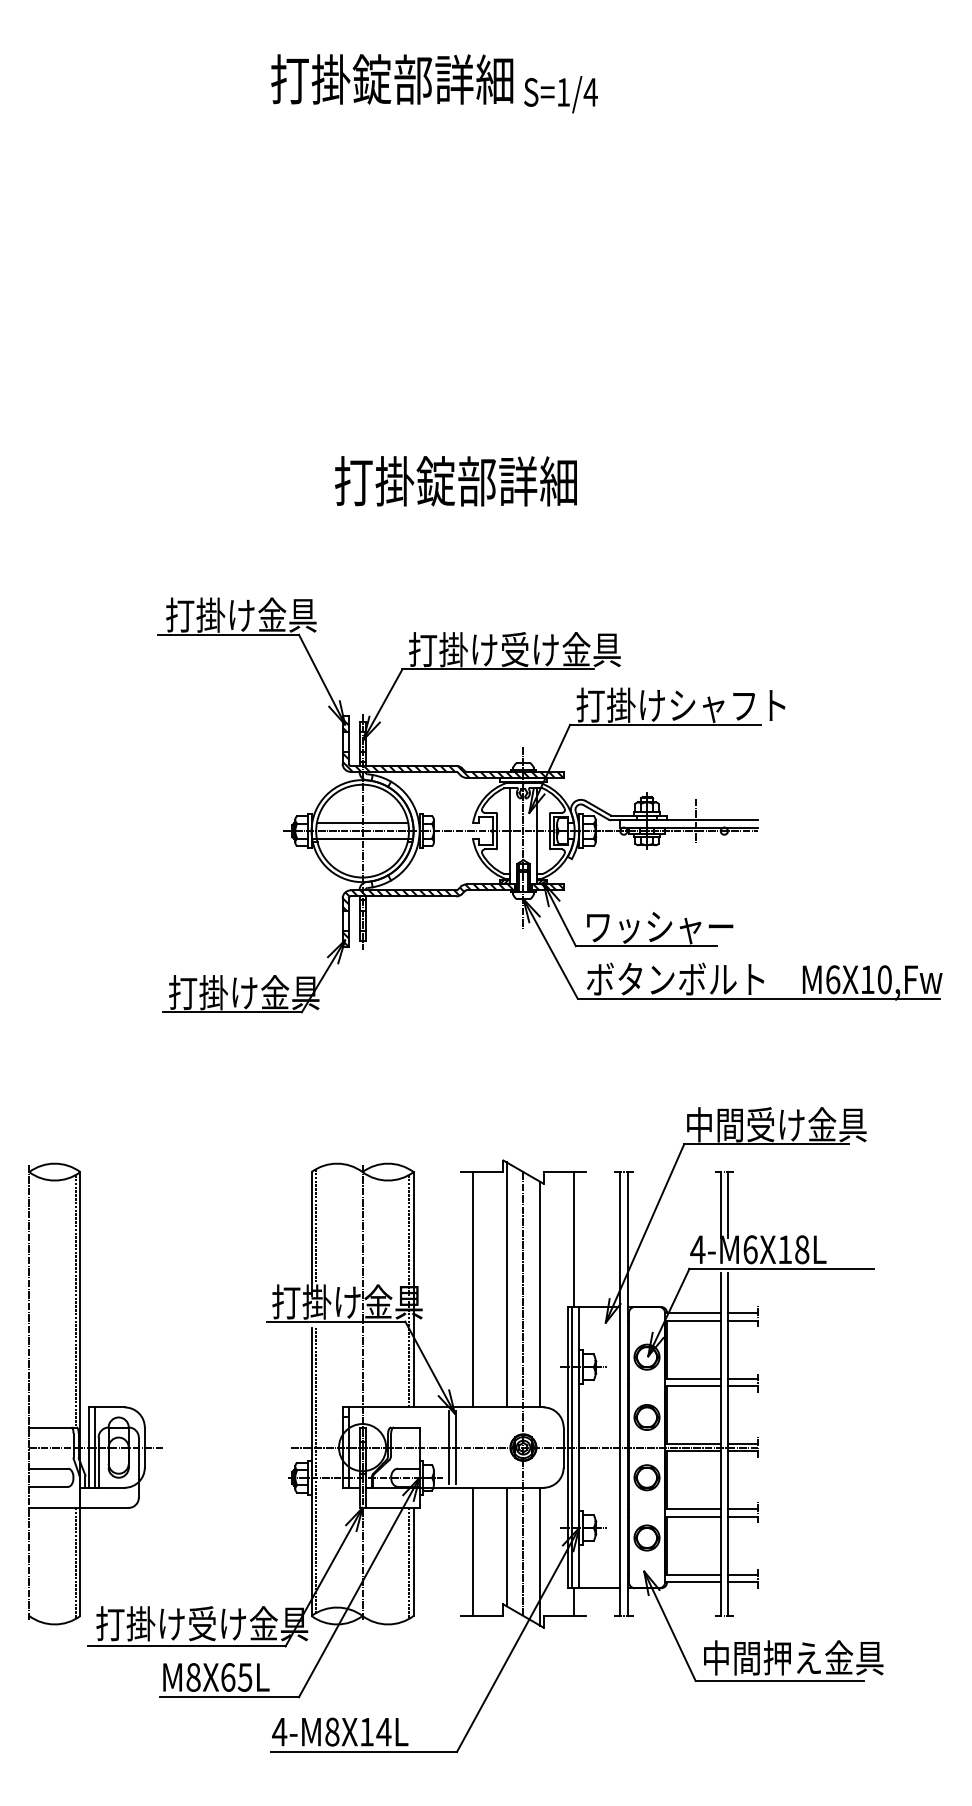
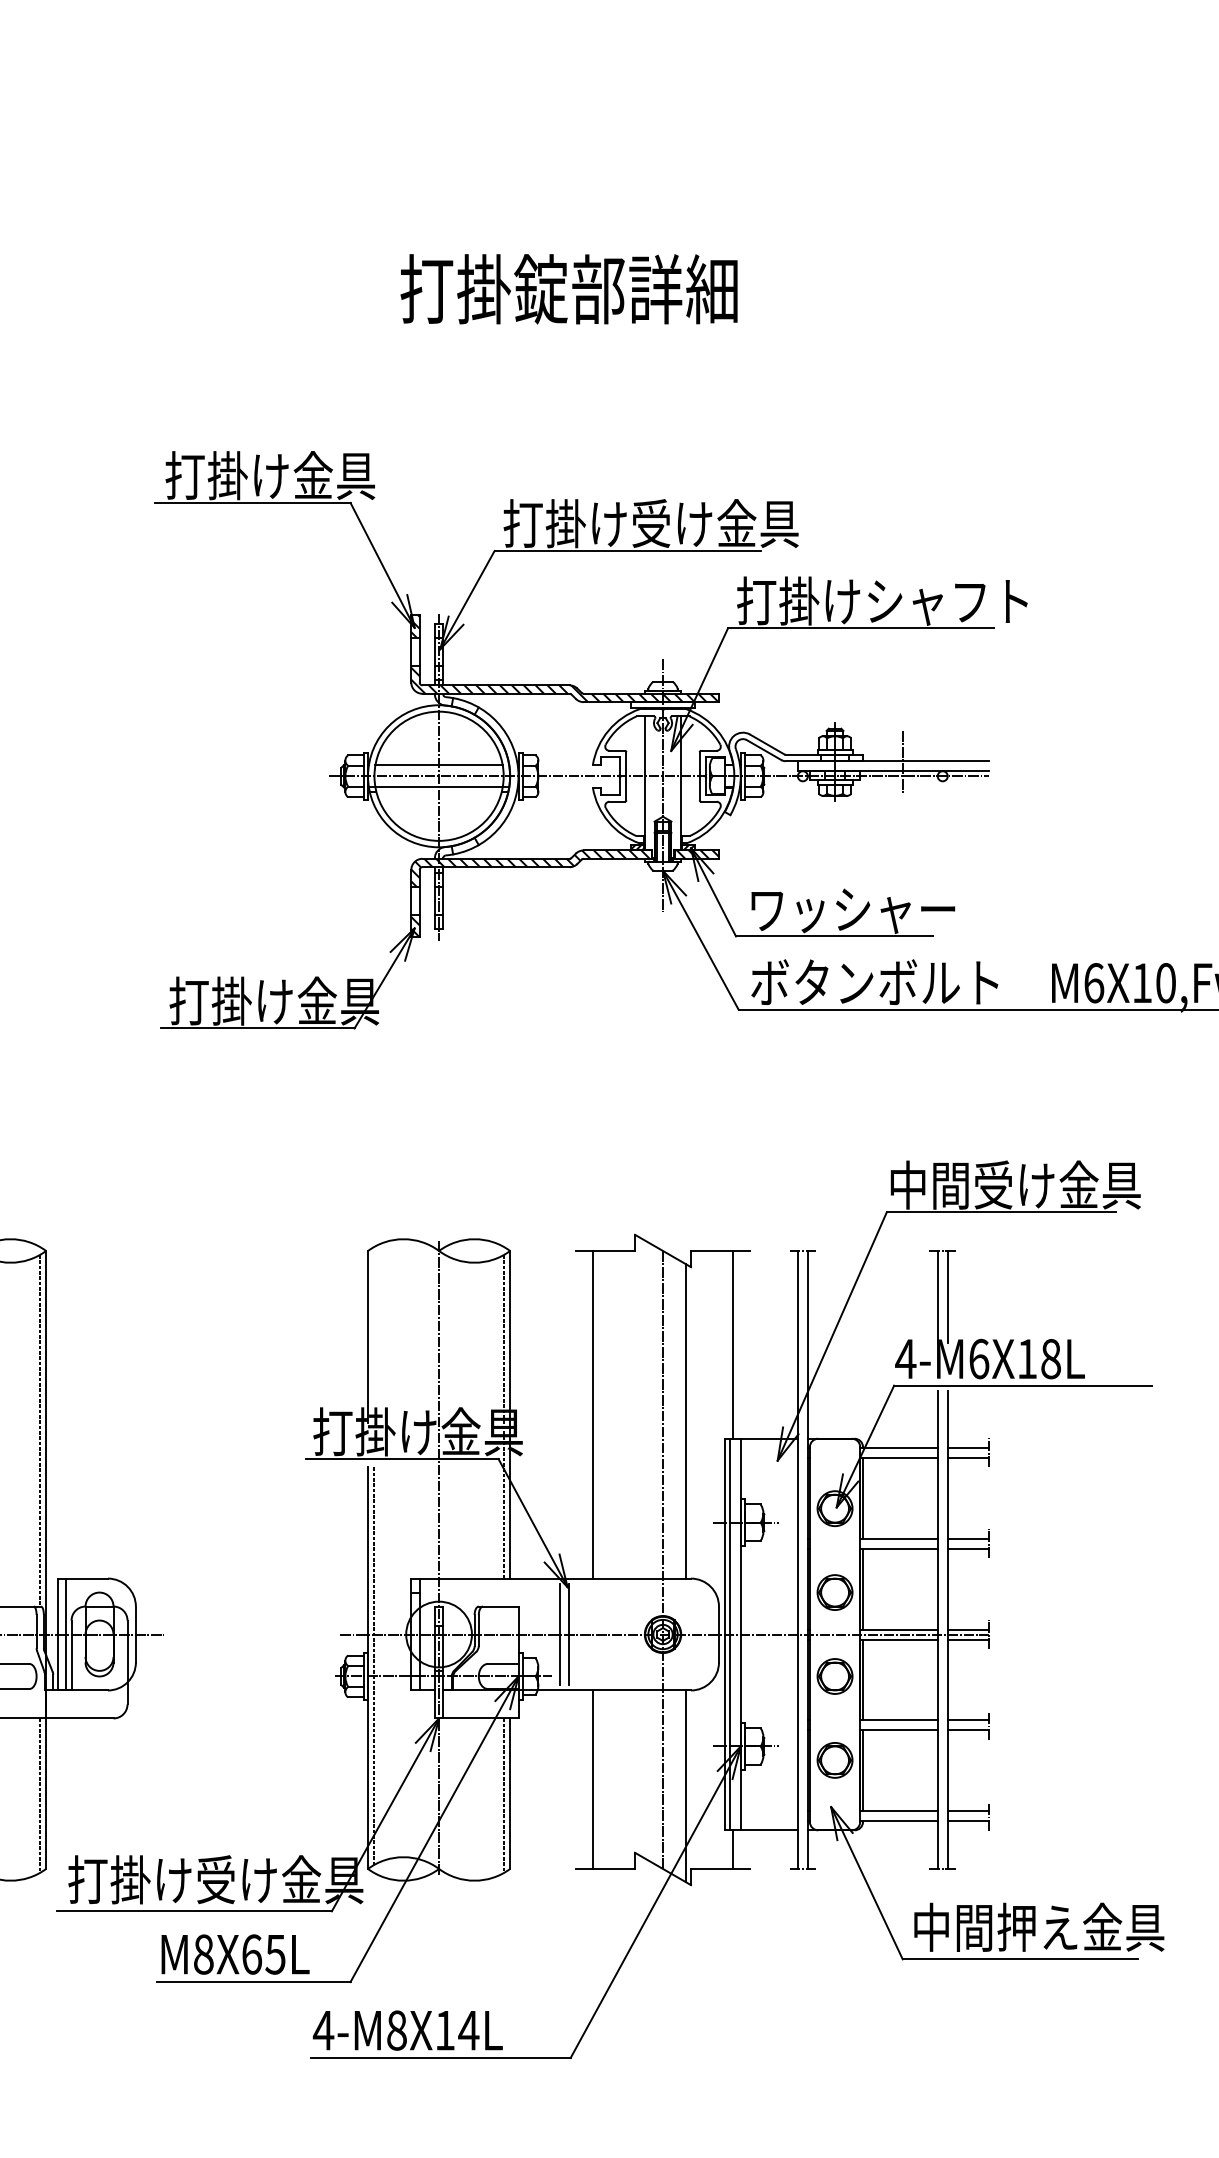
line: (316, 1225) -> (374, 1325), removed
line: (506, 1284) -> (639, 1407), removed
line: (506, 1546) -> (639, 1772), removed

